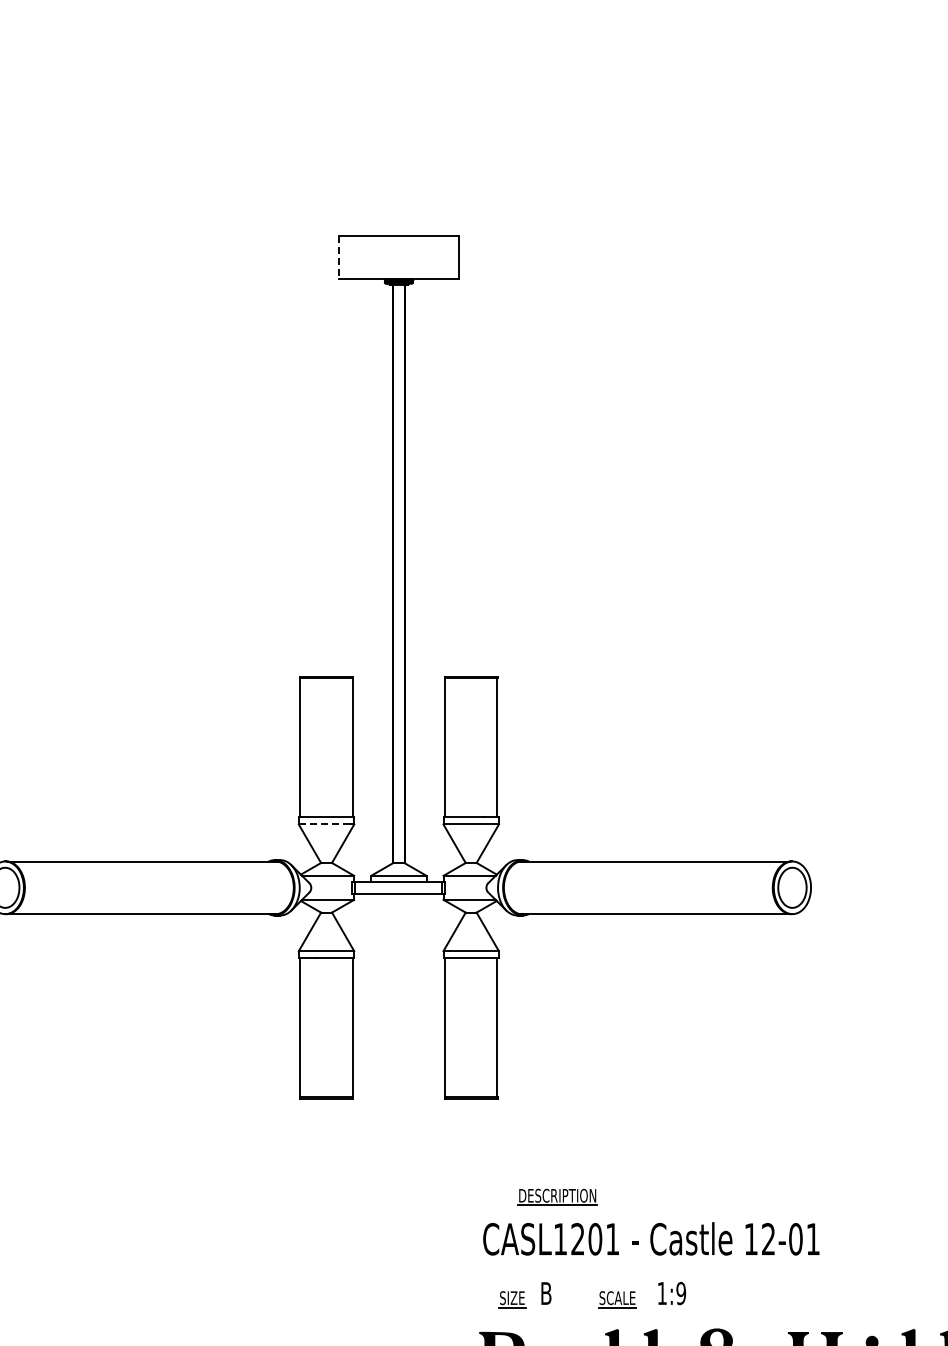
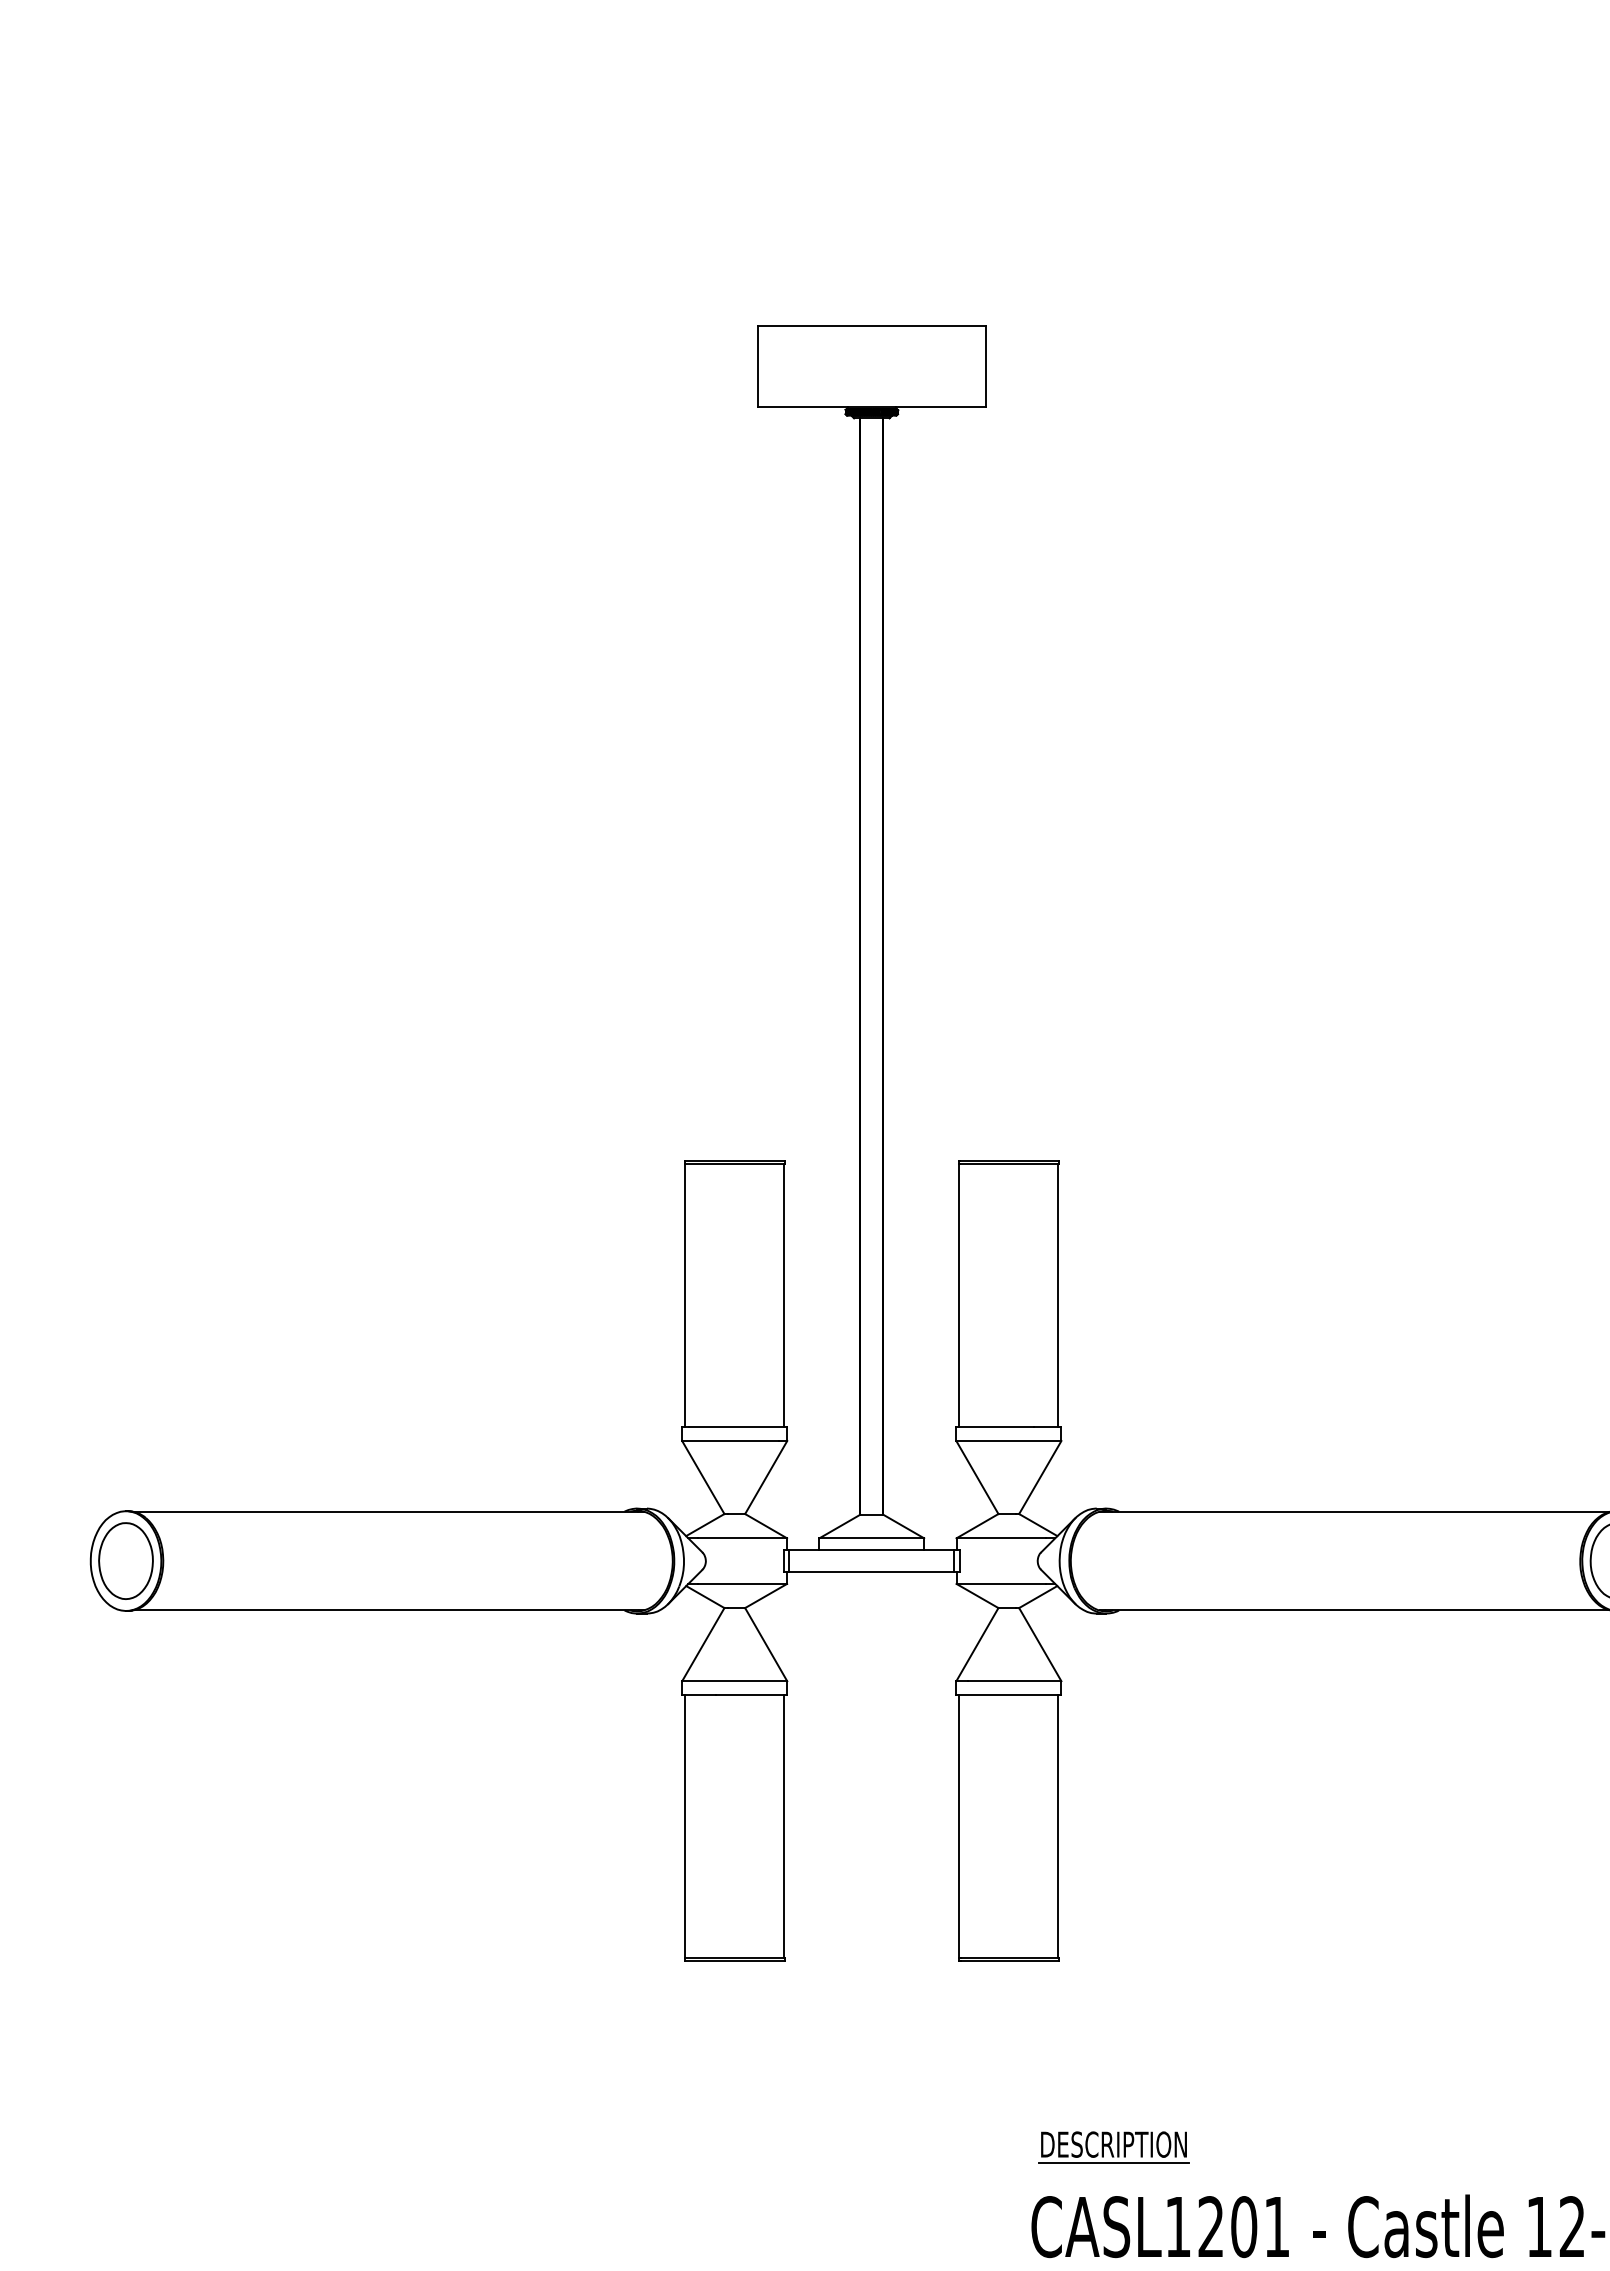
line: (338, 258) -> (757, 368), dashed -> solid
line: (324, 824) -> (730, 1441), dashed -> solid
part: (557, 1196) -> (1113, 2145), moved

